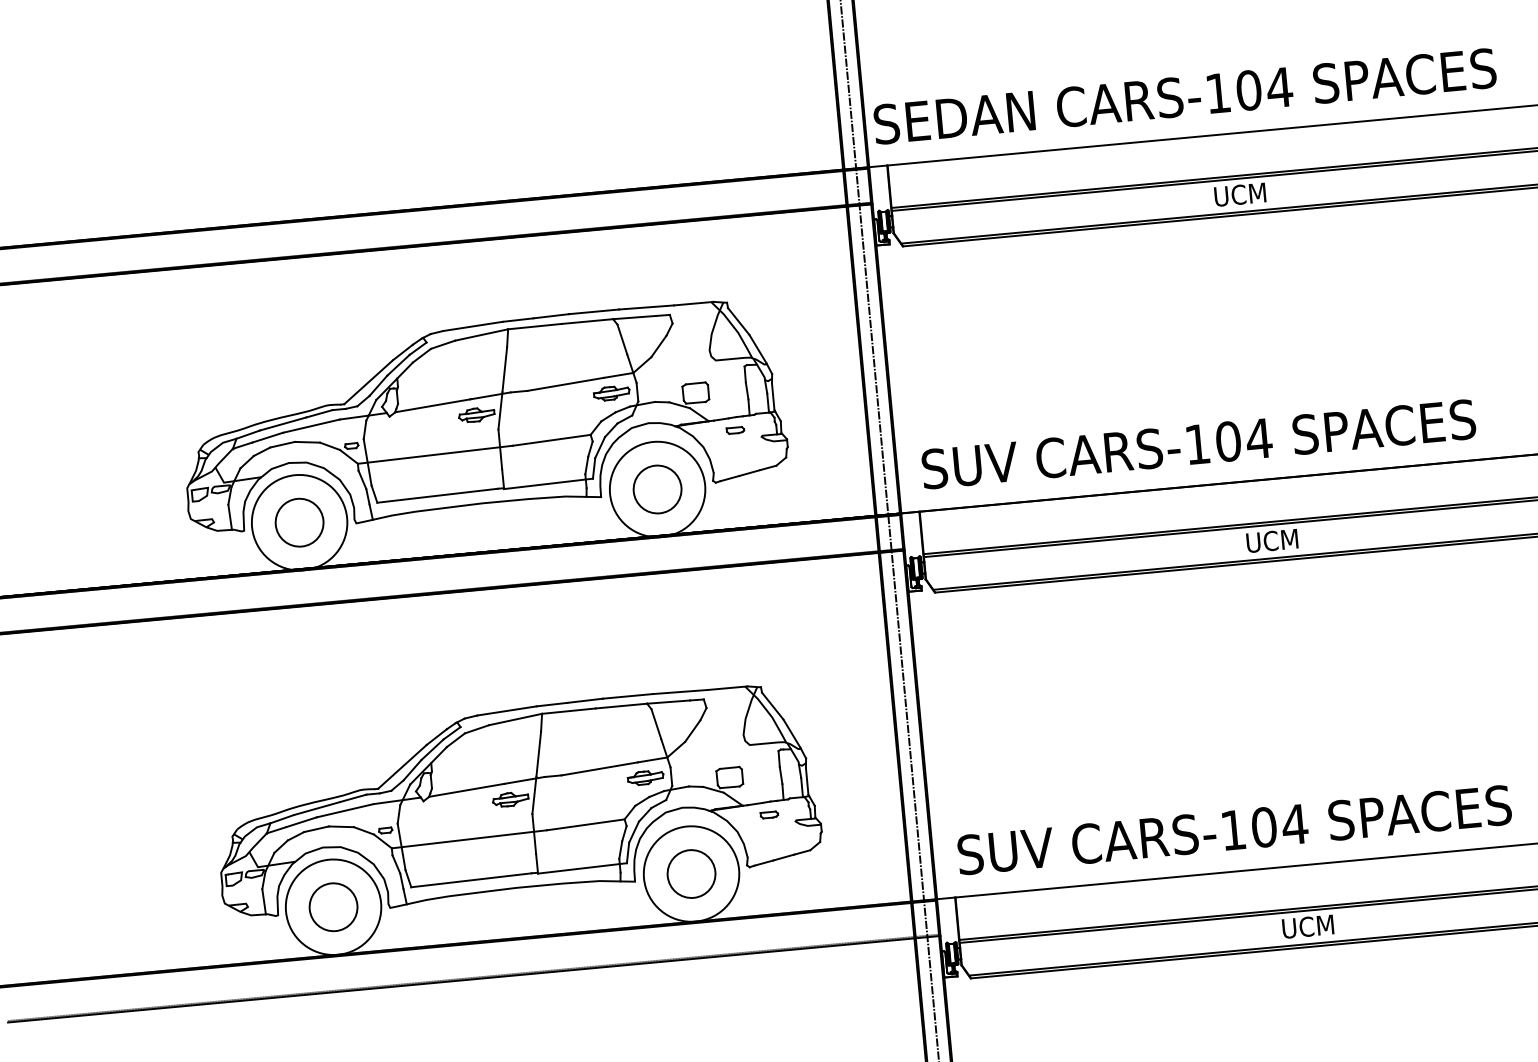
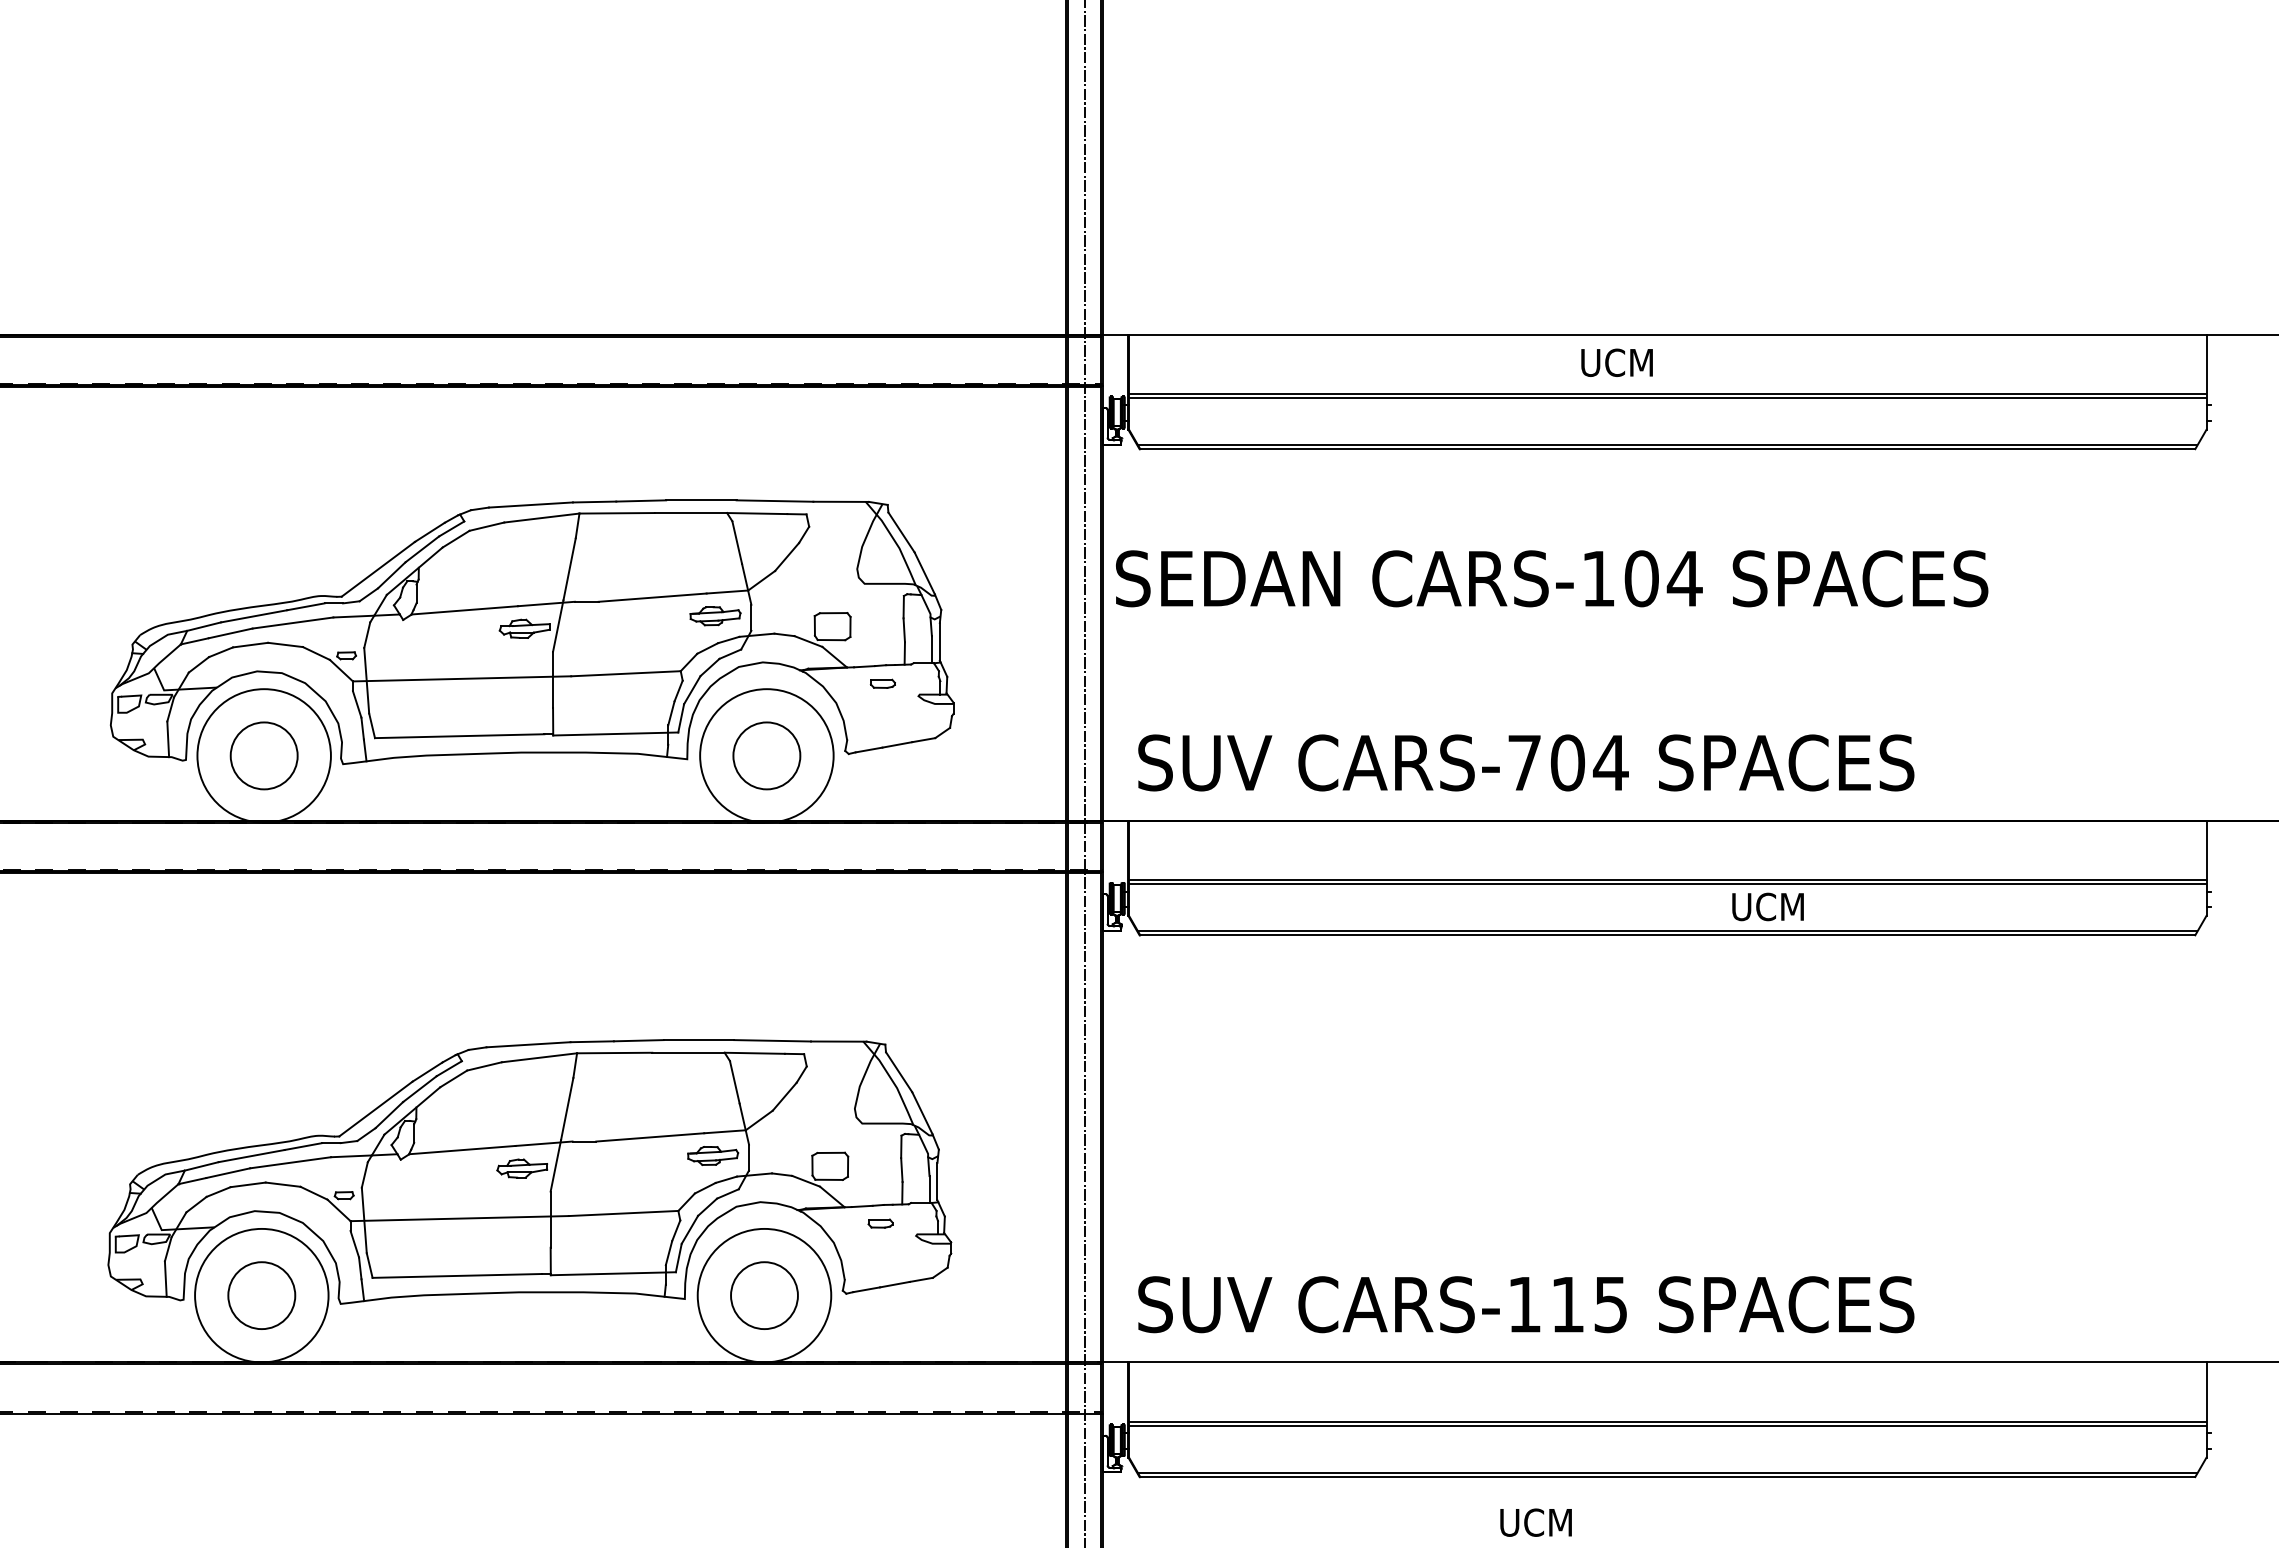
text: (1185, 96) -> (1552, 578), moved
text: (1239, 194) -> (1616, 362), moved
text: (1197, 444) -> (1524, 762), CARS-104 -> CARS-704
text: (1271, 540) -> (1767, 906), moved
text: (1279, 825) -> (1589, 1304), CARS-104 -> CARS-115
text: (1307, 926) -> (1535, 1522), moved

